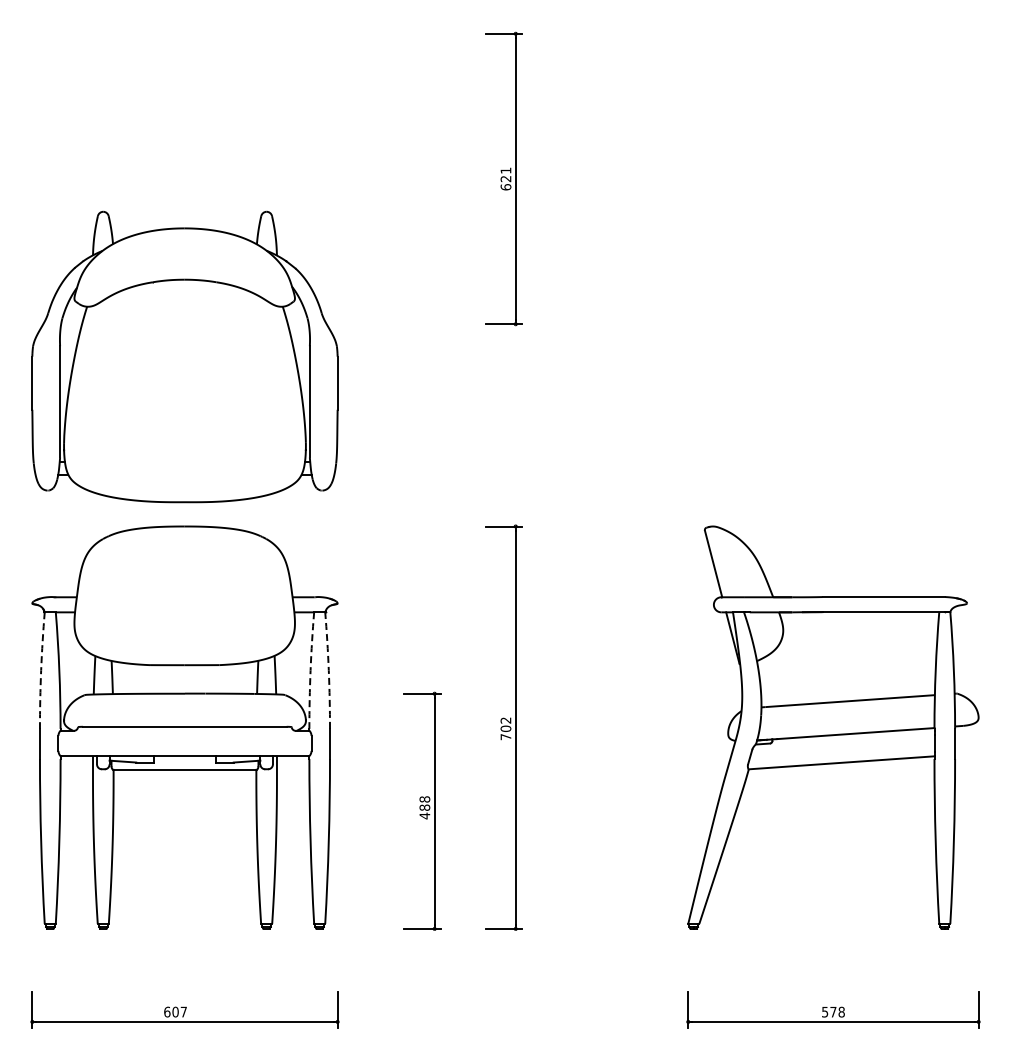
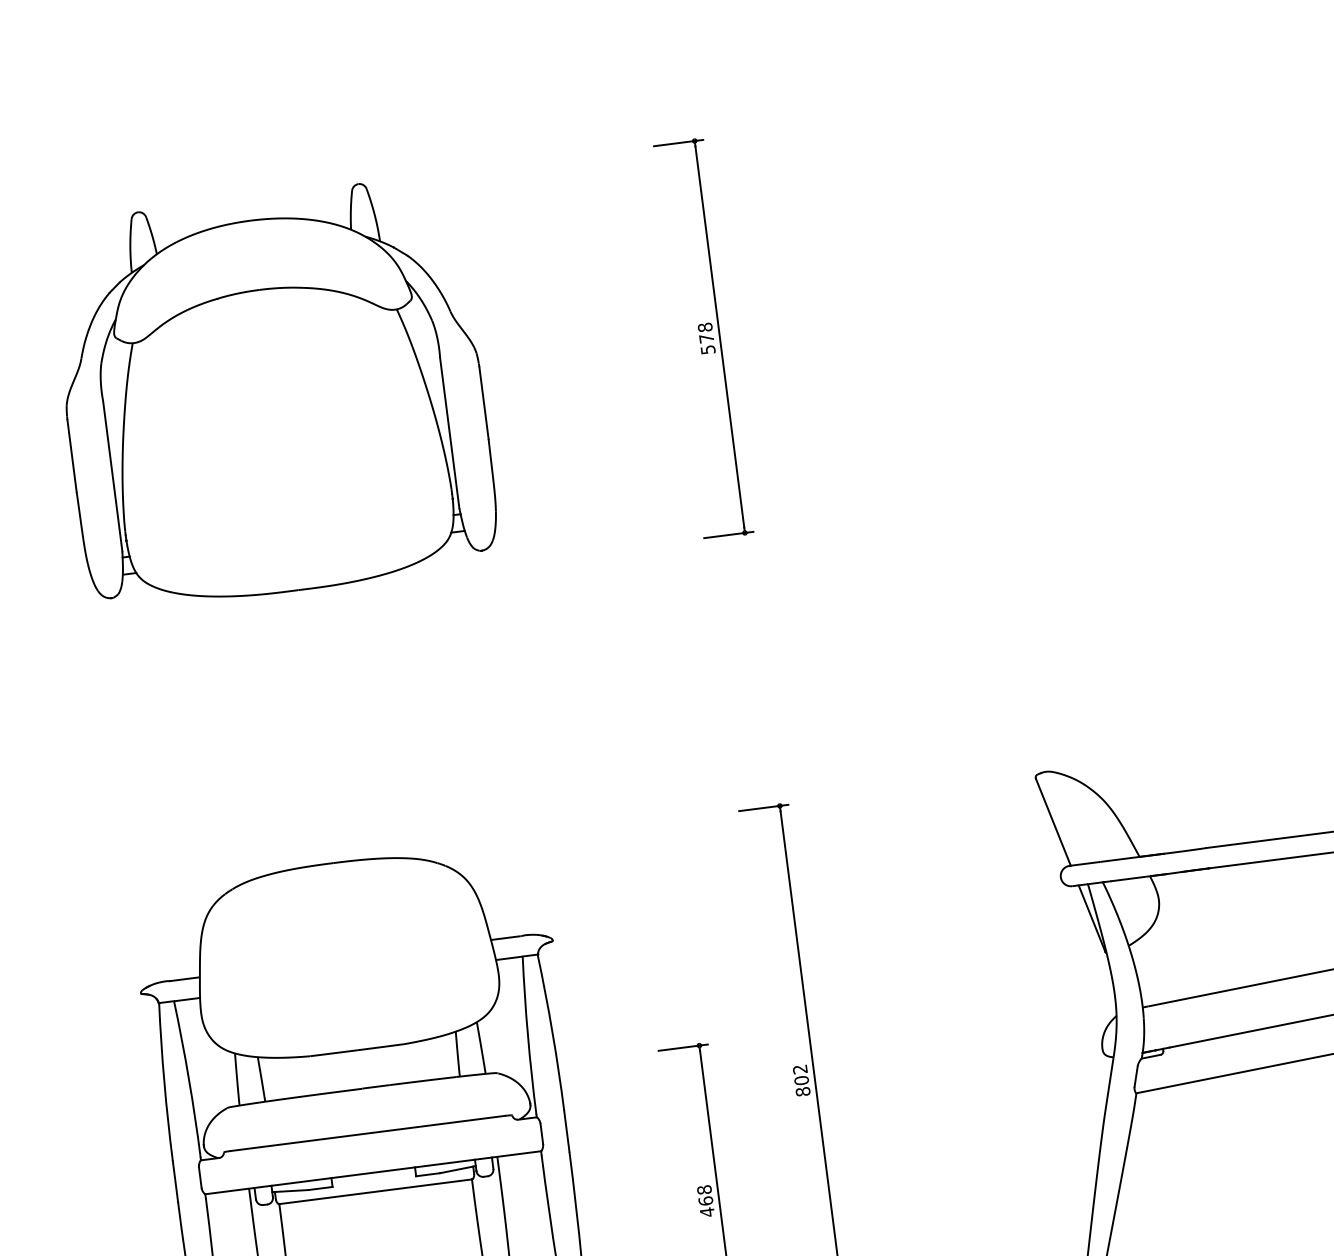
text: (505, 178) -> (705, 338), 621 -> 578
part: (184, 356) -> (272, 393), moved
arc: (41, 670) -> (164, 1082), dashed -> solid
arc: (310, 670) -> (527, 1035), dashed -> solid
arc: (328, 670) -> (552, 1032), dashed -> solid
text: (505, 736) -> (802, 1091), 702 -> 802
text: (424, 807) -> (705, 1200), 488 -> 468

